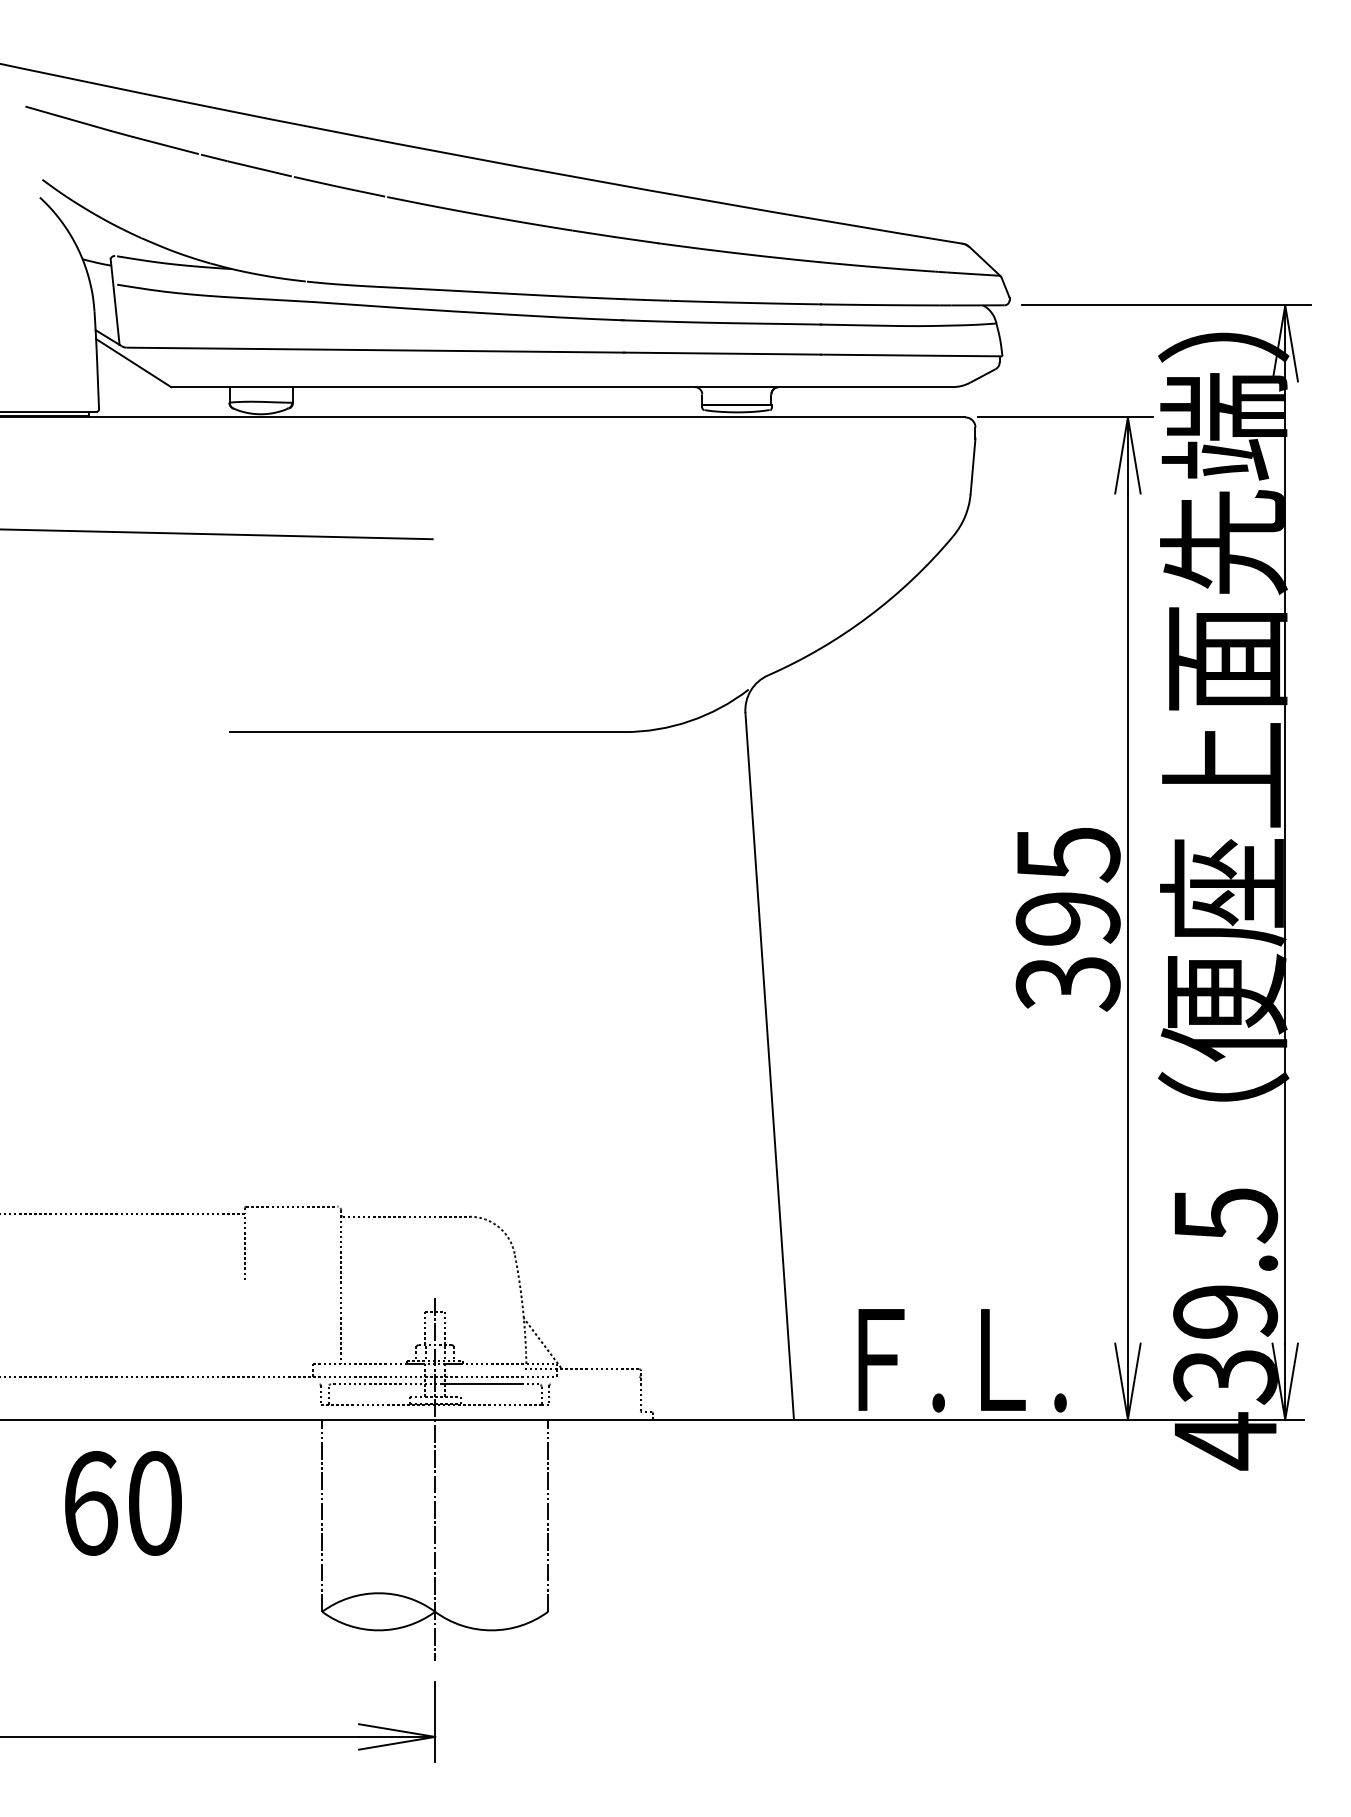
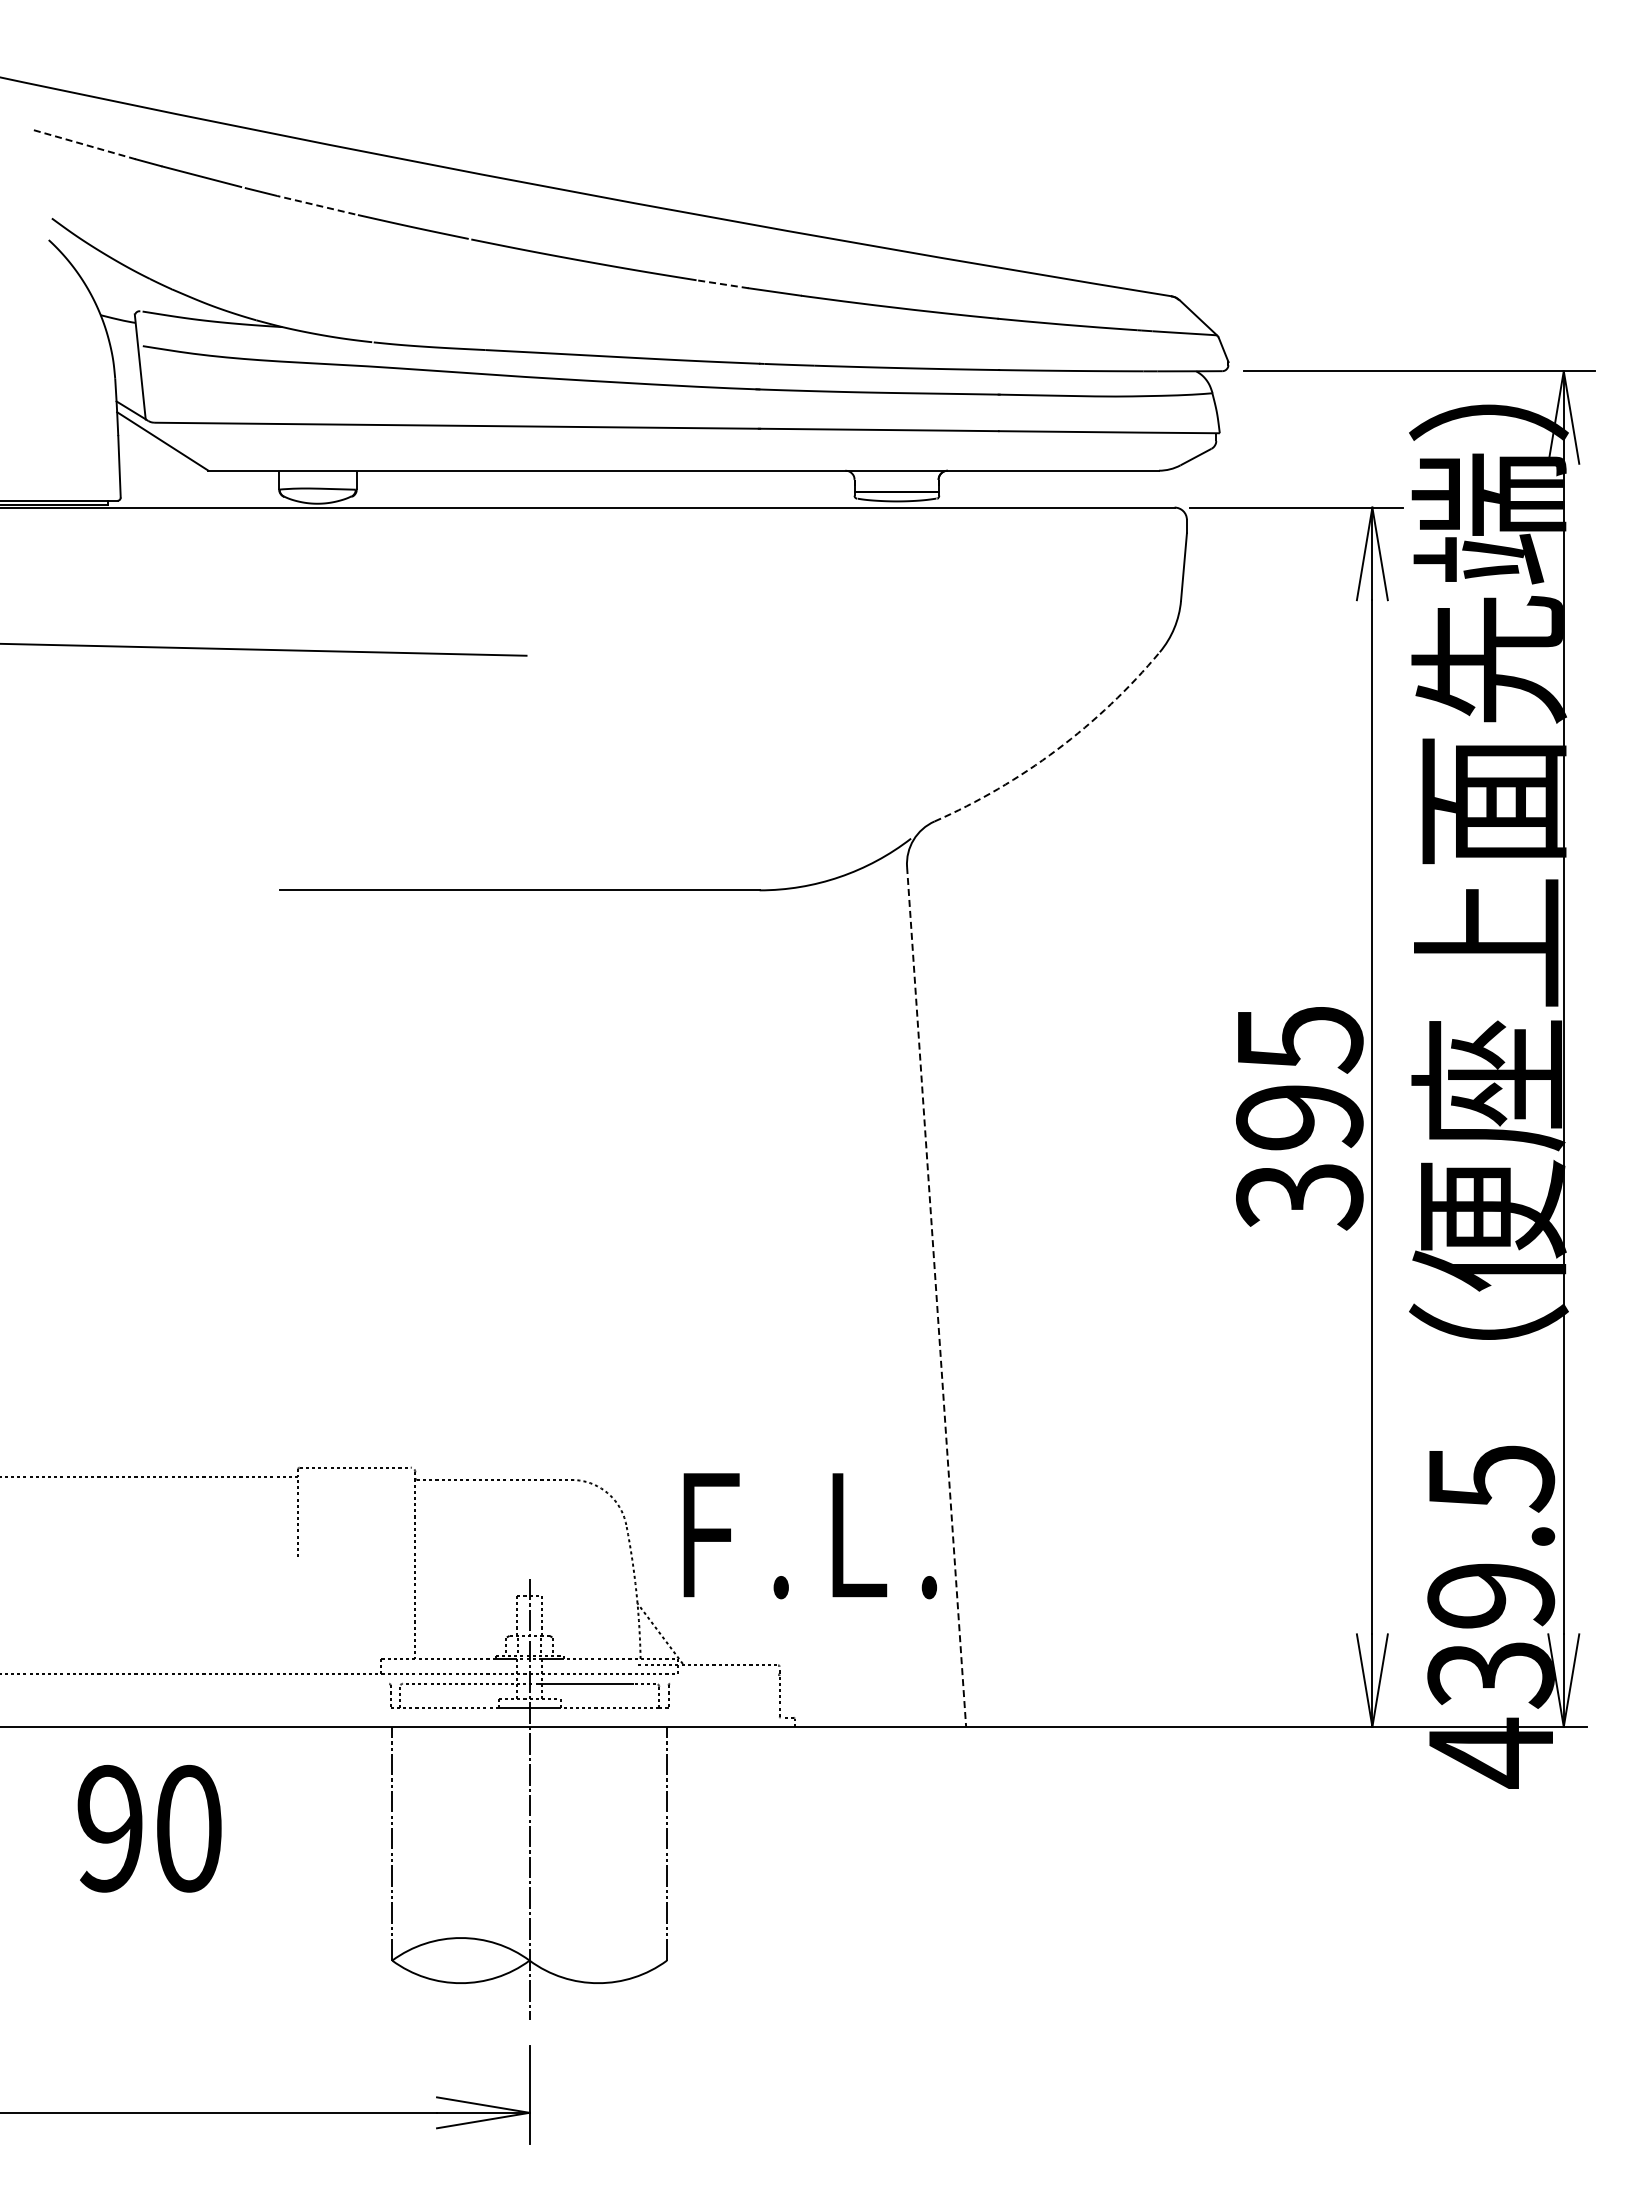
line: (68, 118) -> (83, 144), solid -> dashed
line: (259, 169) -> (315, 205), solid -> dashed
line: (593, 234) -> (722, 284), solid -> dashed
arc: (869, 616) -> (1057, 749), solid -> dashed
line: (769, 1065) -> (936, 1296), solid -> dashed
text: (961, 1361) -> (809, 1536), moved
text: (90, 1503) -> (110, 1828), 60 -> 90

